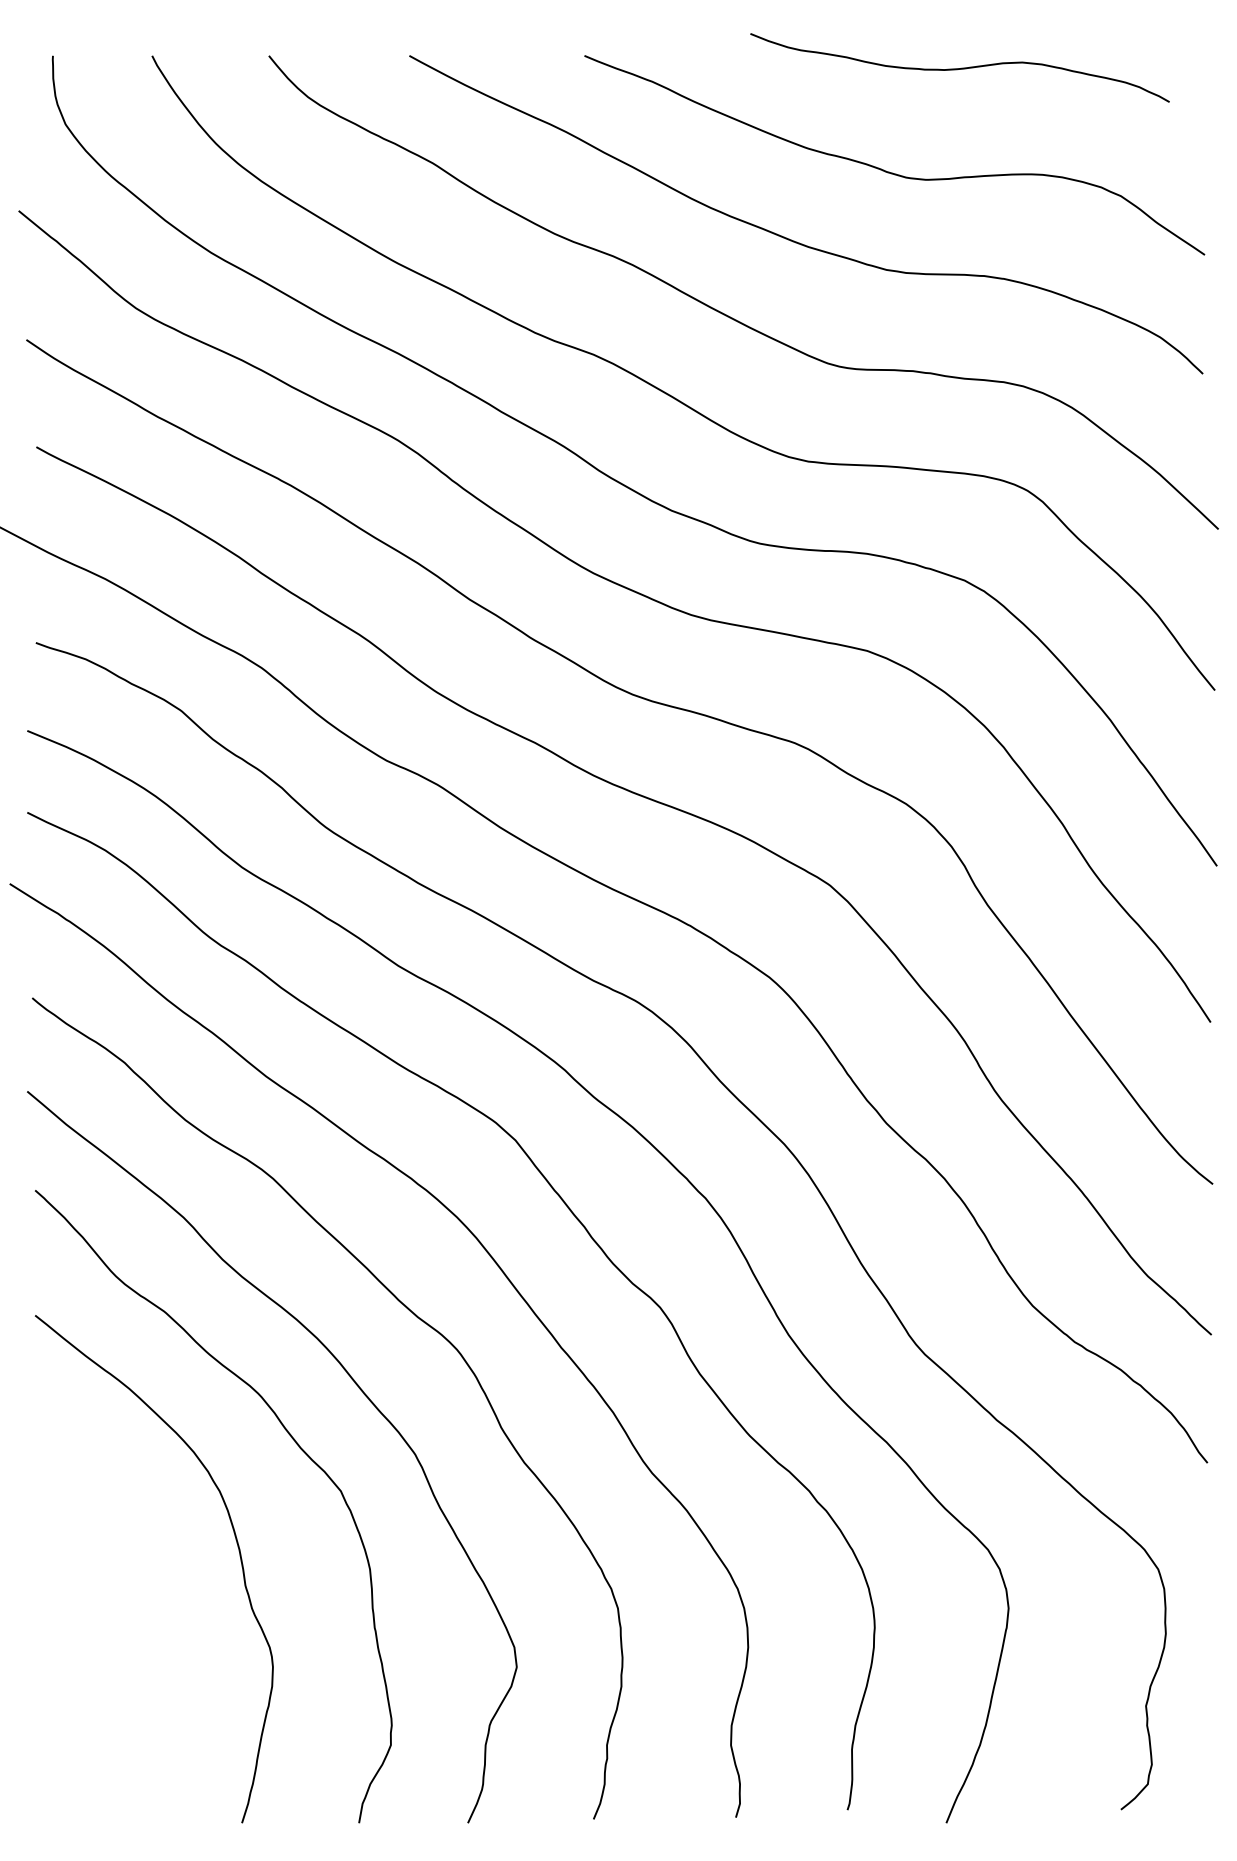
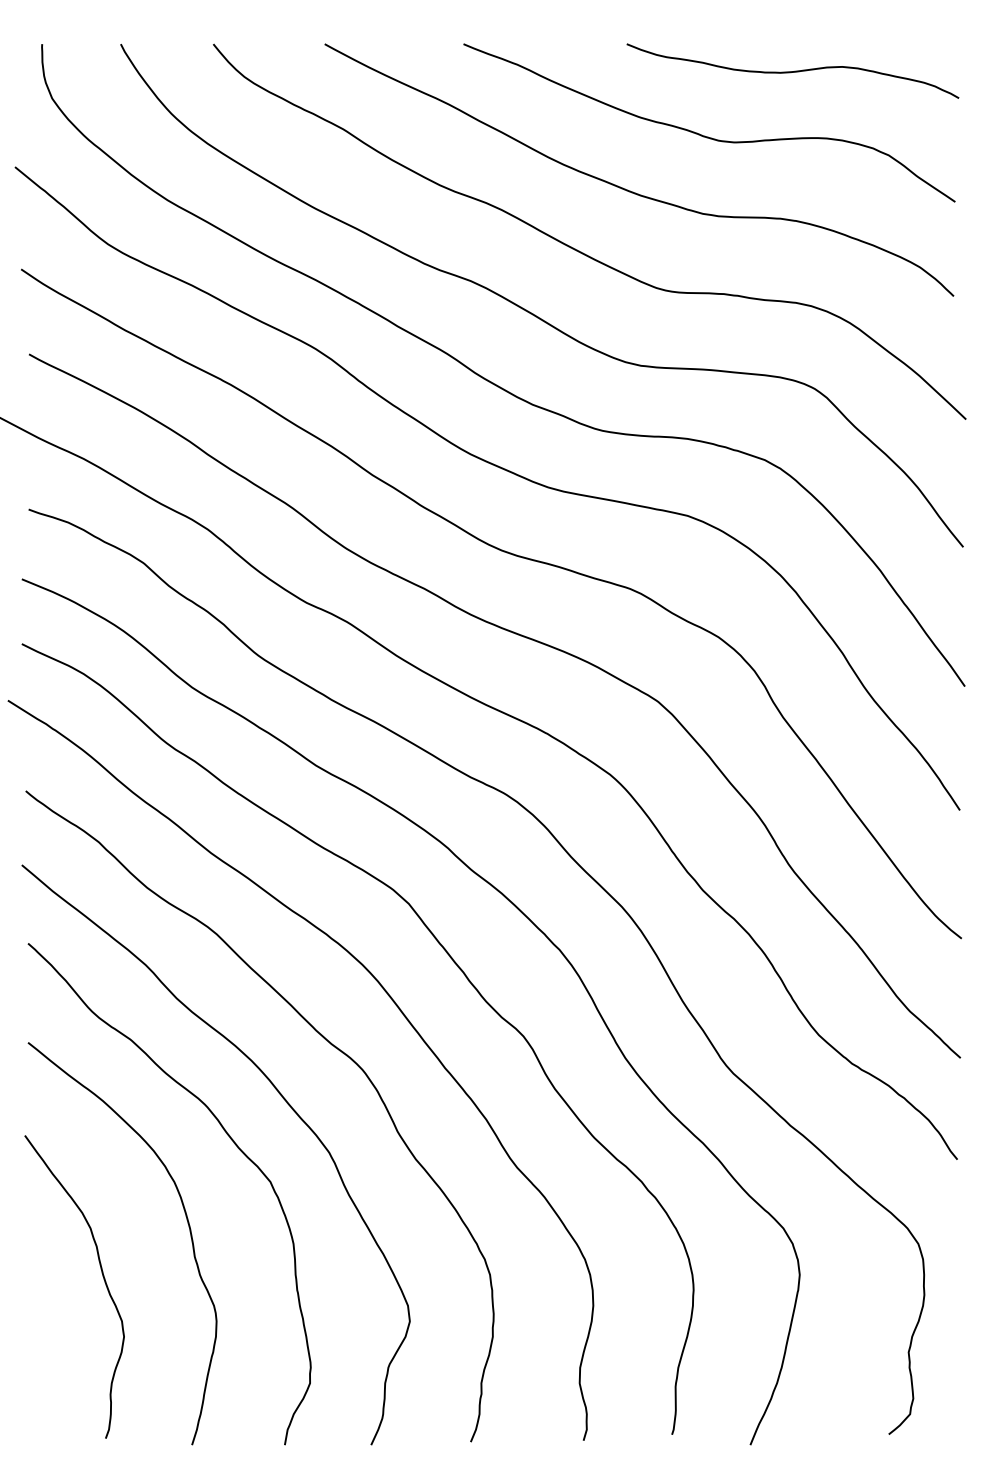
curve: (959, 68) -> (792, 71), moved
curve: (129, 1611) -> (102, 1277), added

